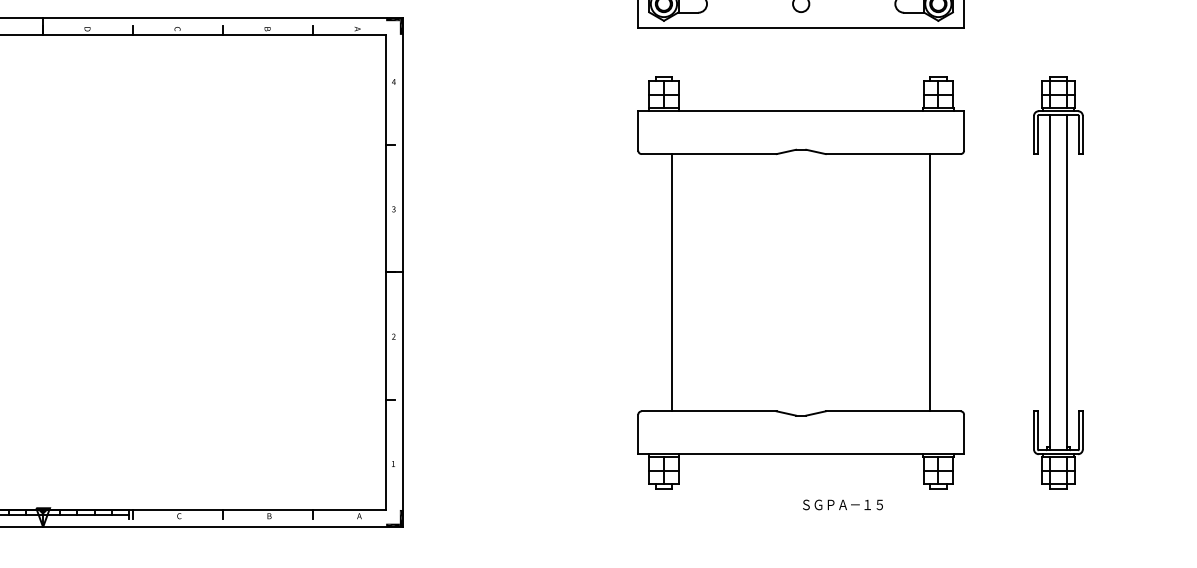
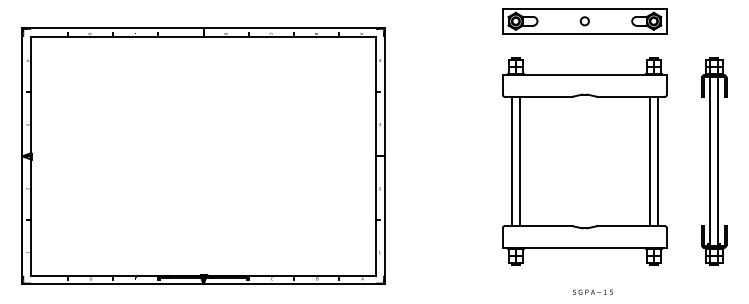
line: (655, 282) -> (511, 161), added
line: (945, 282) -> (657, 161), added
text: (842, 503) -> (592, 291), moved

